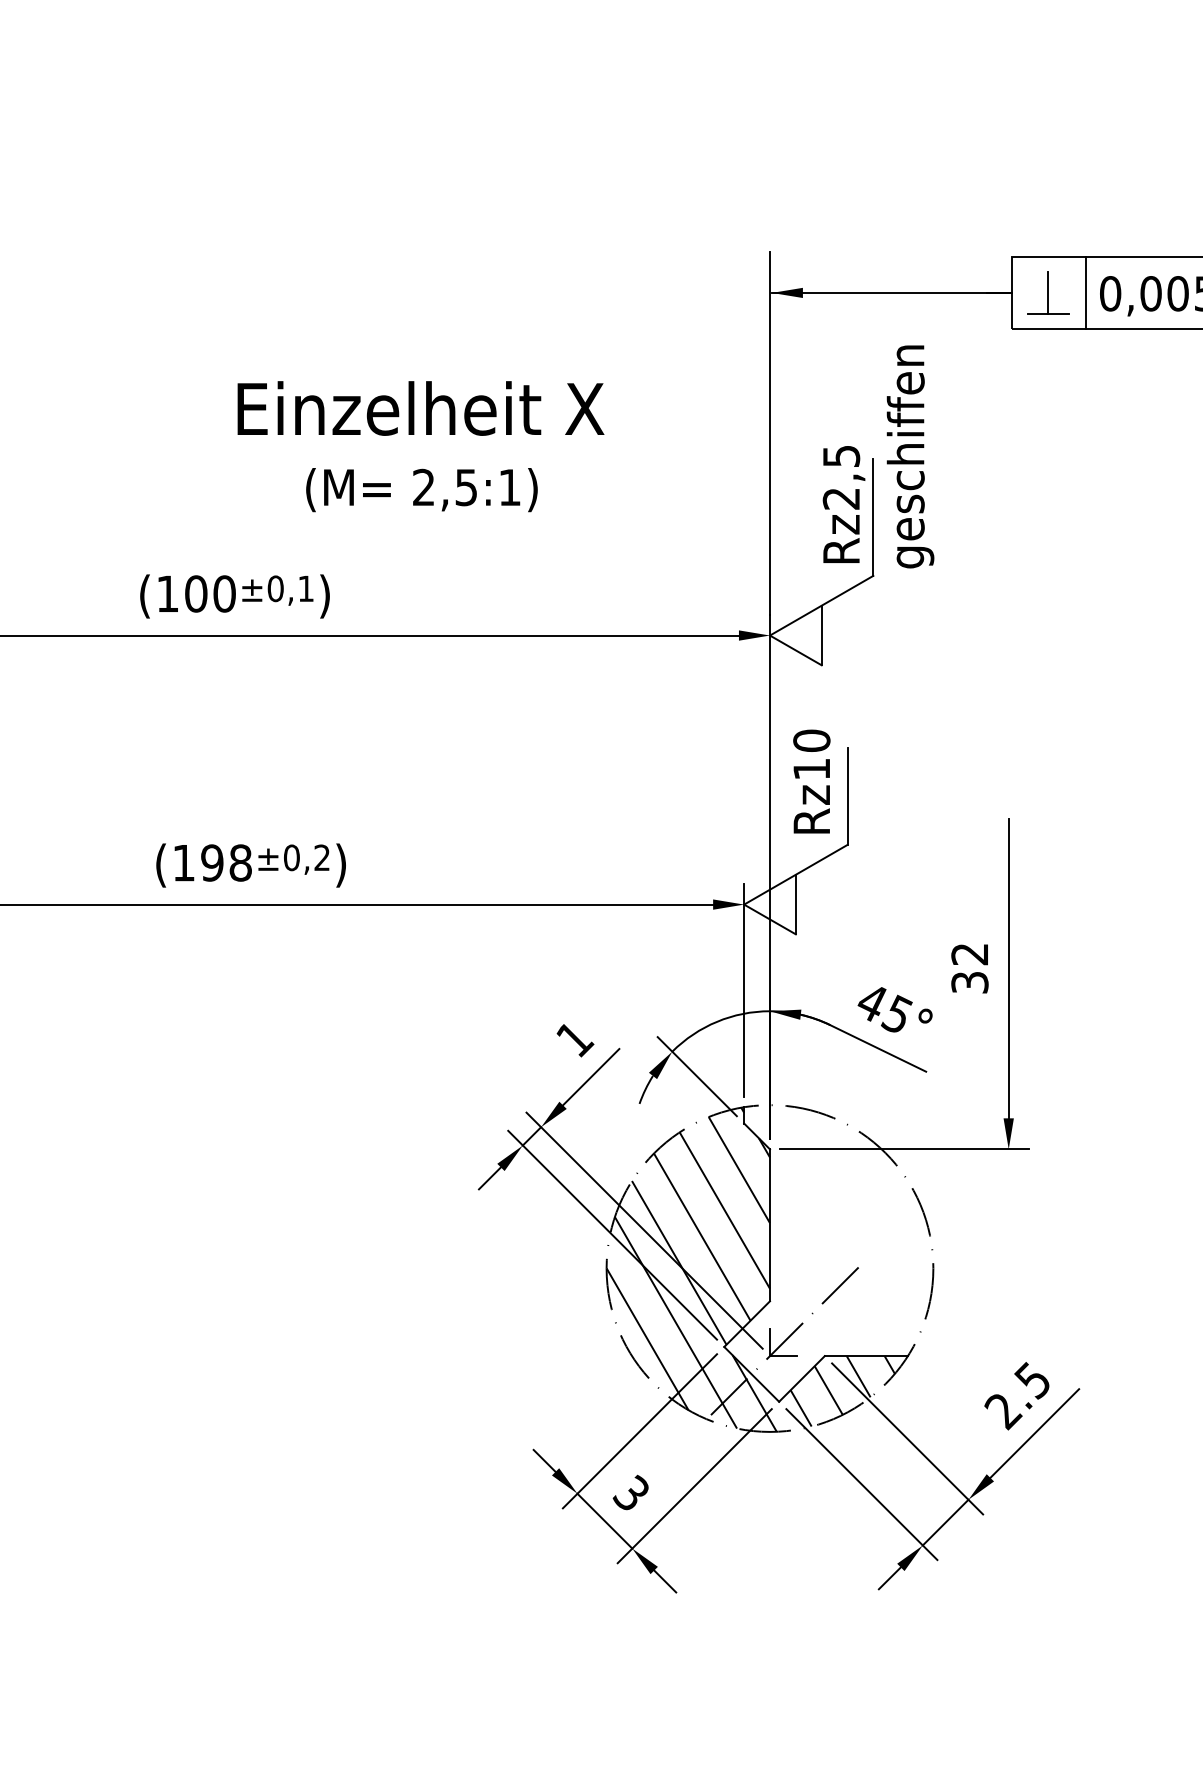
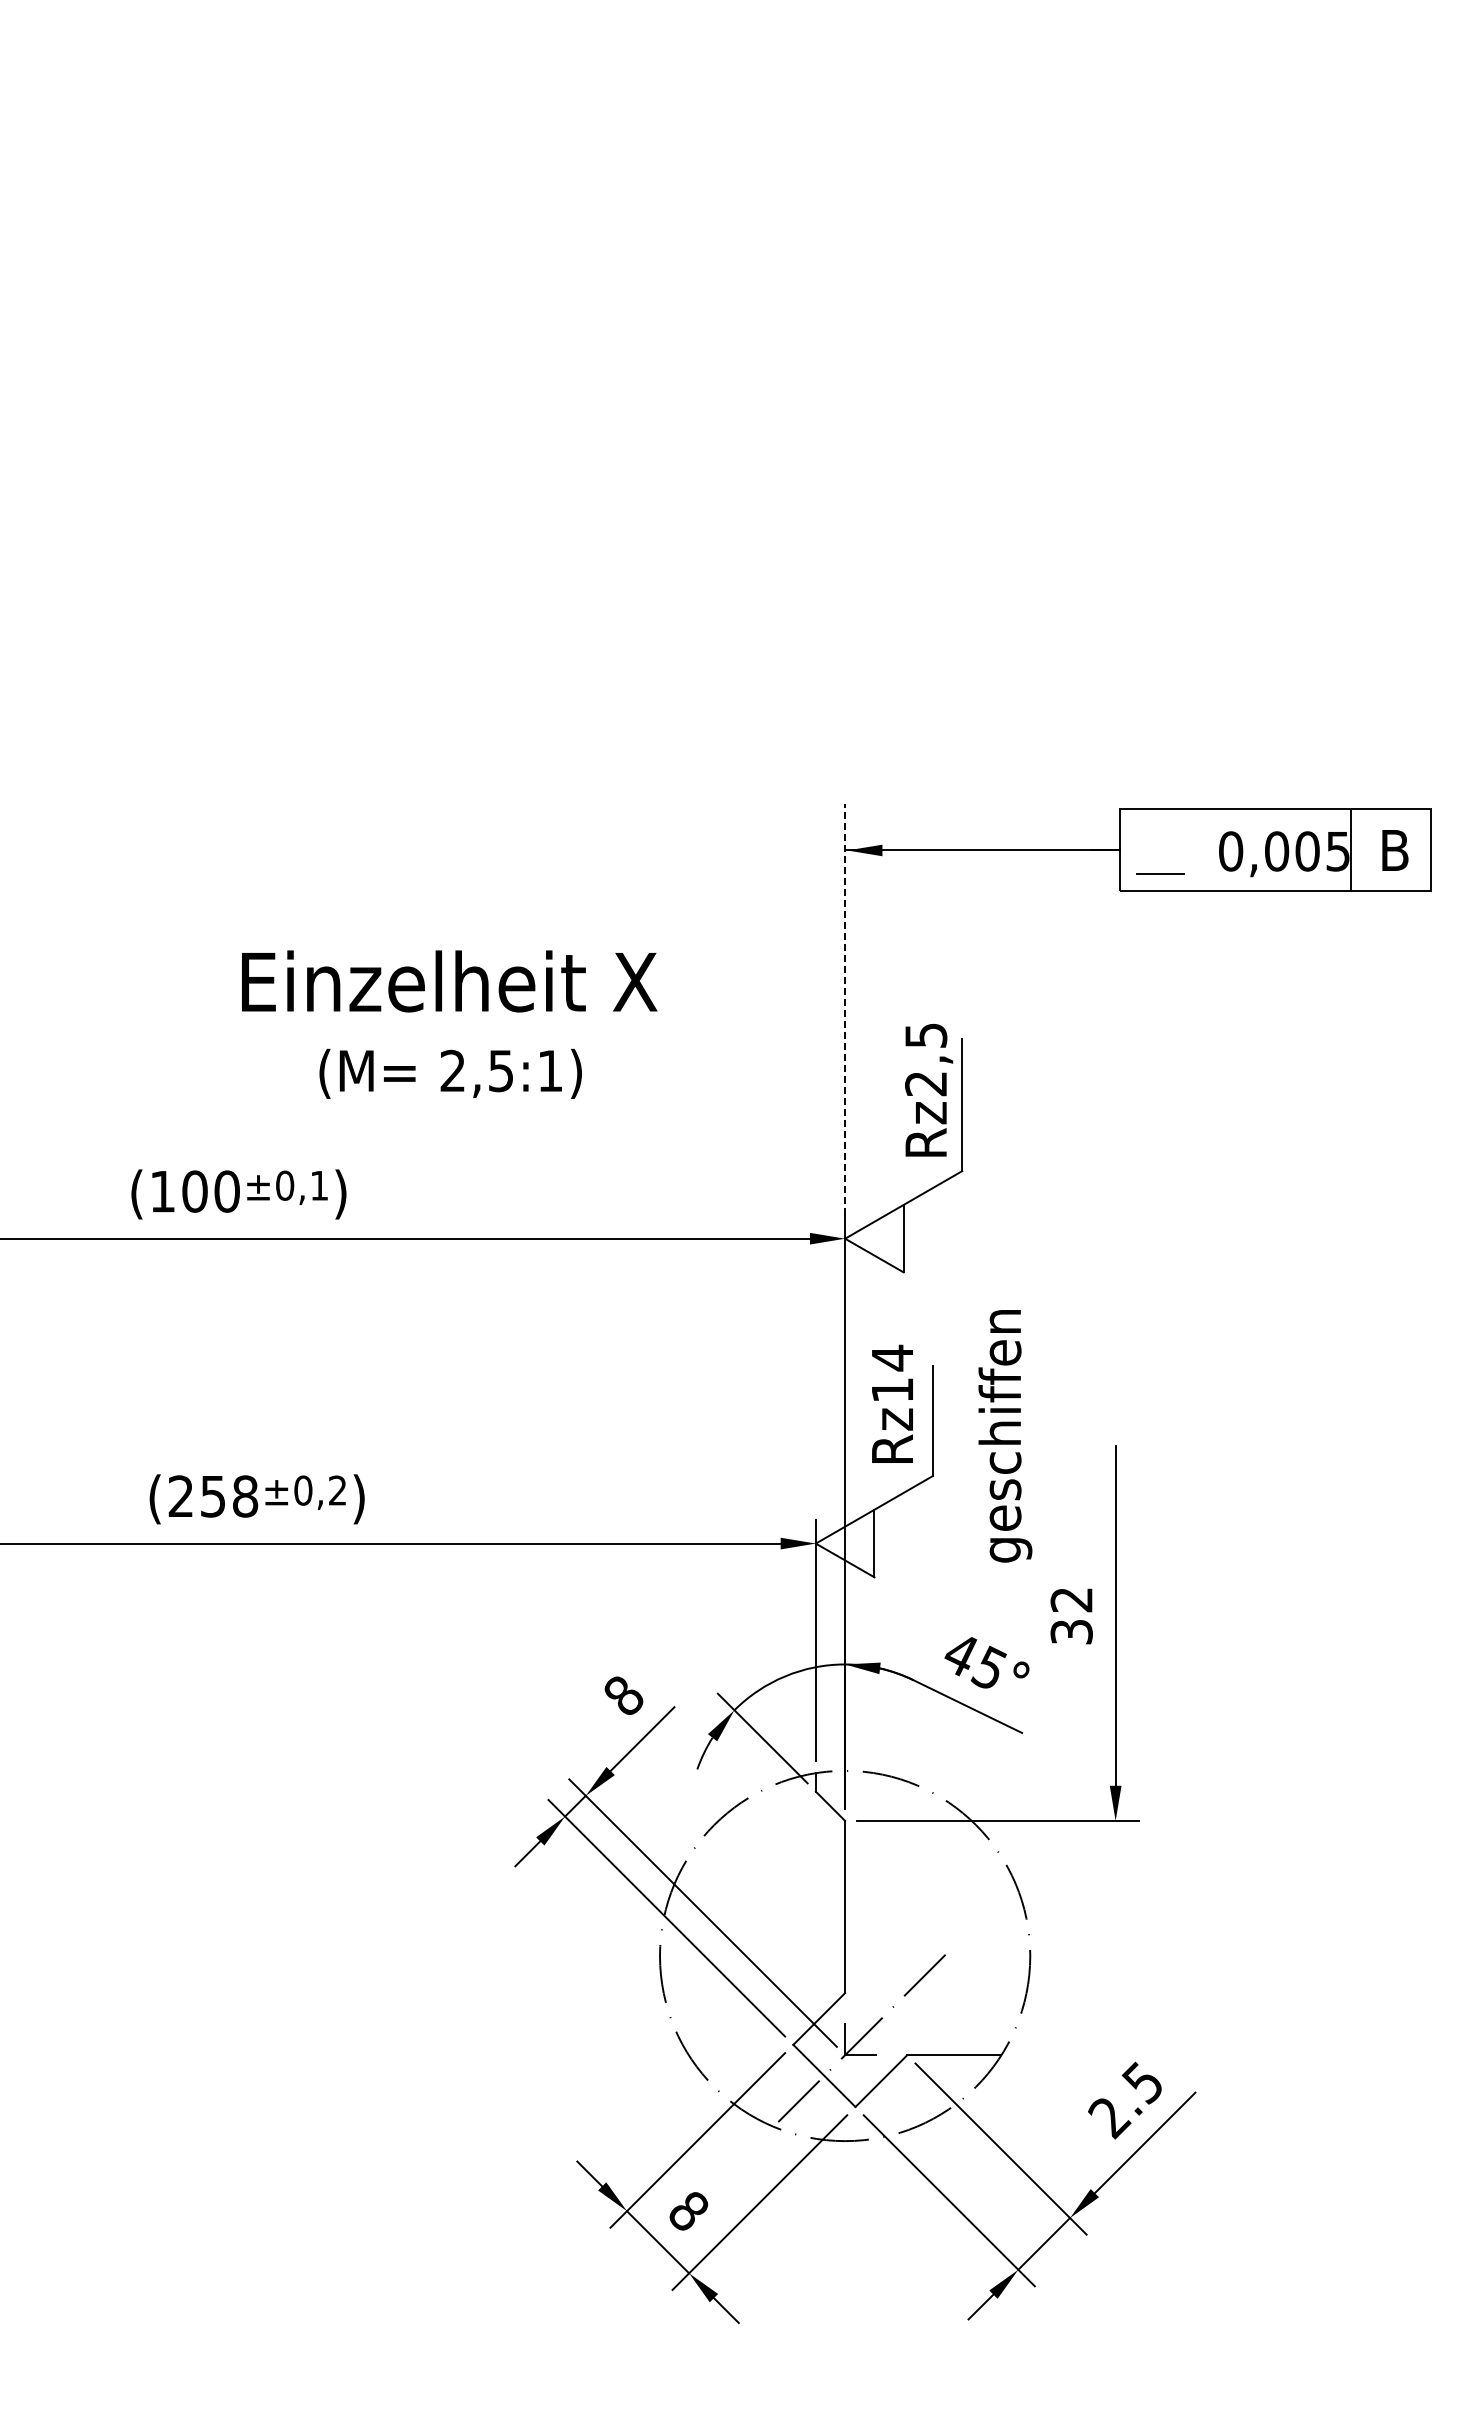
line: (1048, 292) -> (1160, 850), removed
line: (1086, 292) -> (1203, 850), removed
line: (770, 433) -> (845, 1009), solid -> dashed
text: (910, 457) -> (1005, 1436), moved
text: (811, 740) -> (892, 1357), Rz10 -> Rz14
text: (197, 863) -> (196, 1496), (198 -> (258
text: (575, 1039) -> (624, 1696), 1 -> 8
hatch: (750, 1268) -> (823, 1956), removed
text: (630, 1492) -> (687, 2209), 3 -> 8

